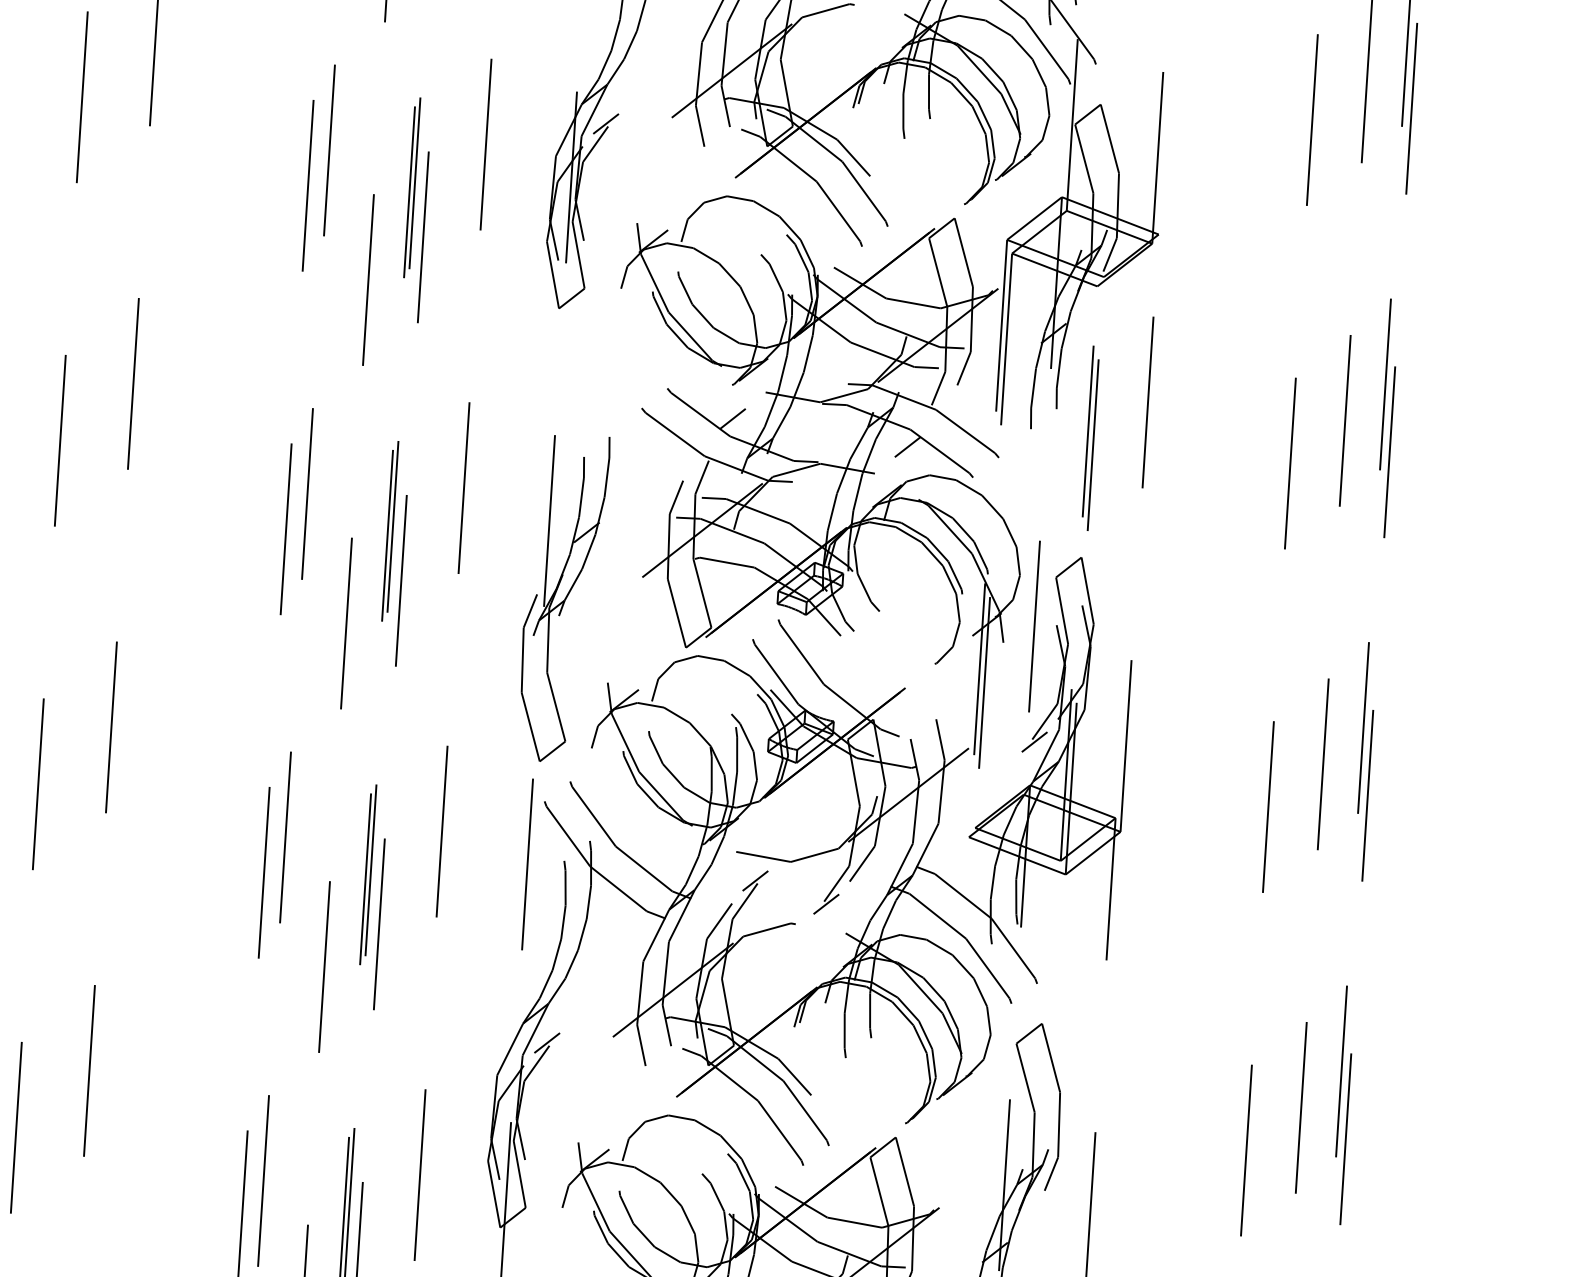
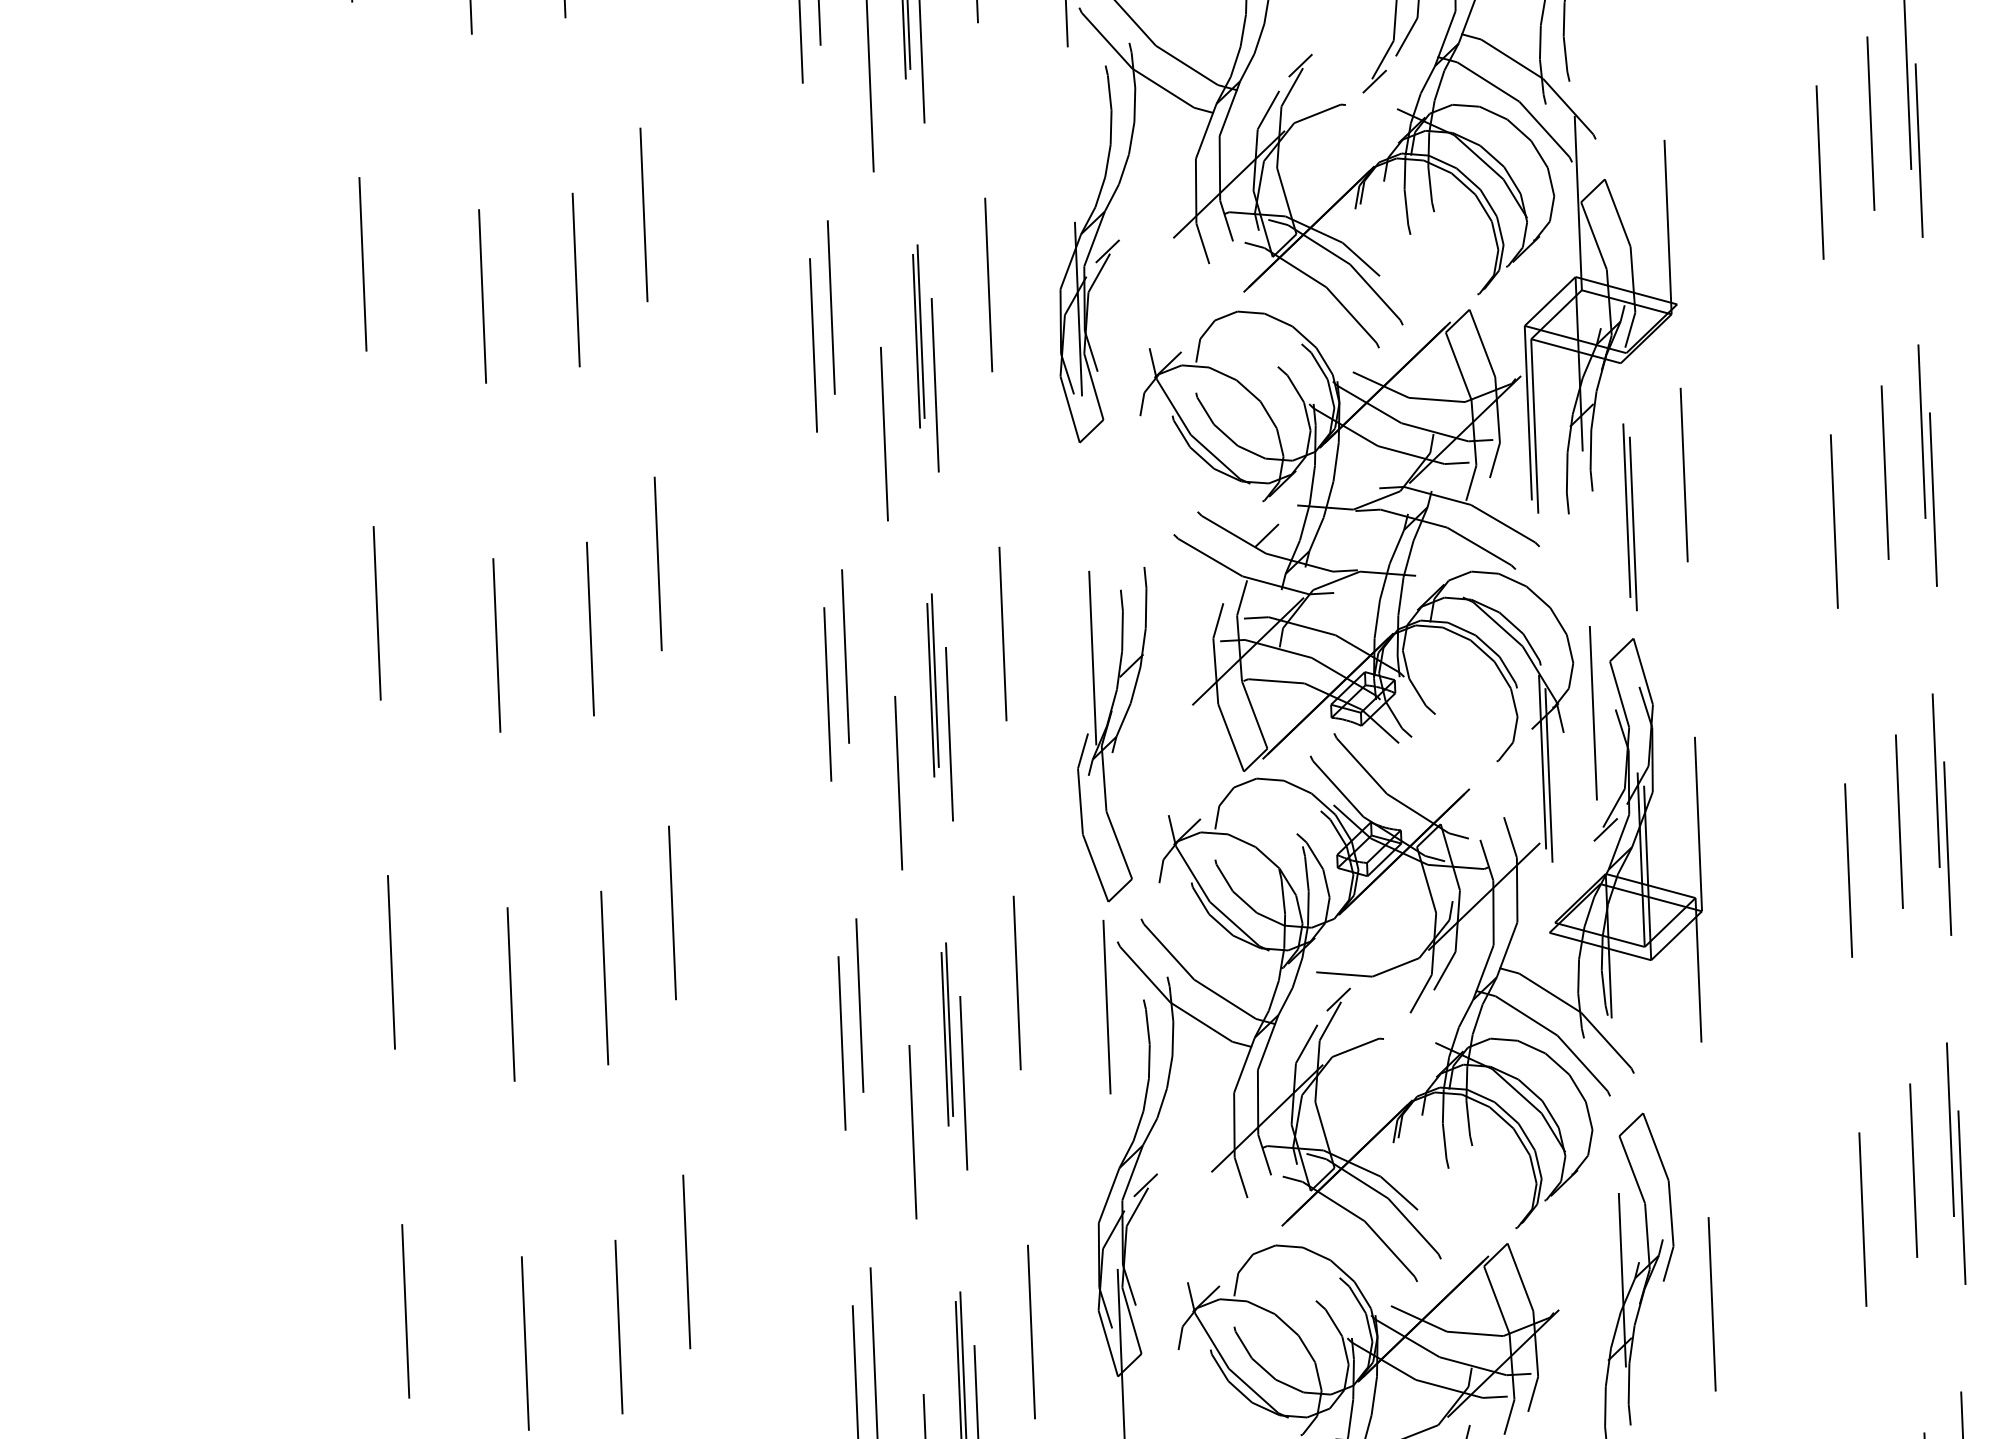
line: (907, 447) -> (1446, 545), removed
line: (826, 904) -> (1412, 1015), removed

